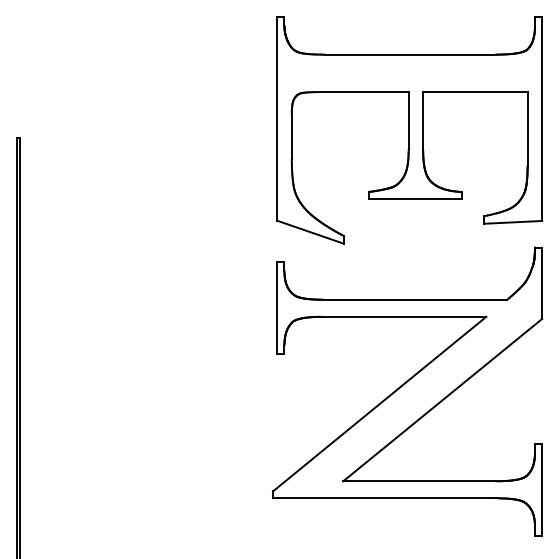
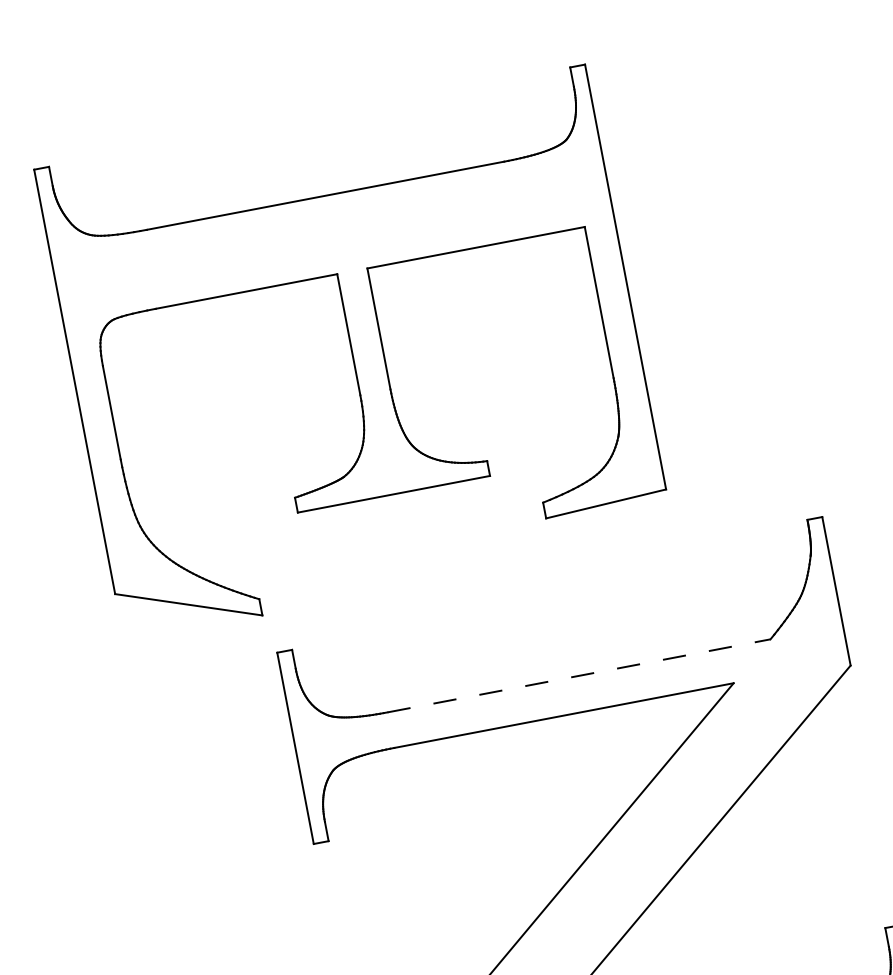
part: (409, 130) -> (354, 353), moved
line: (415, 299) -> (579, 675), solid -> dashed

